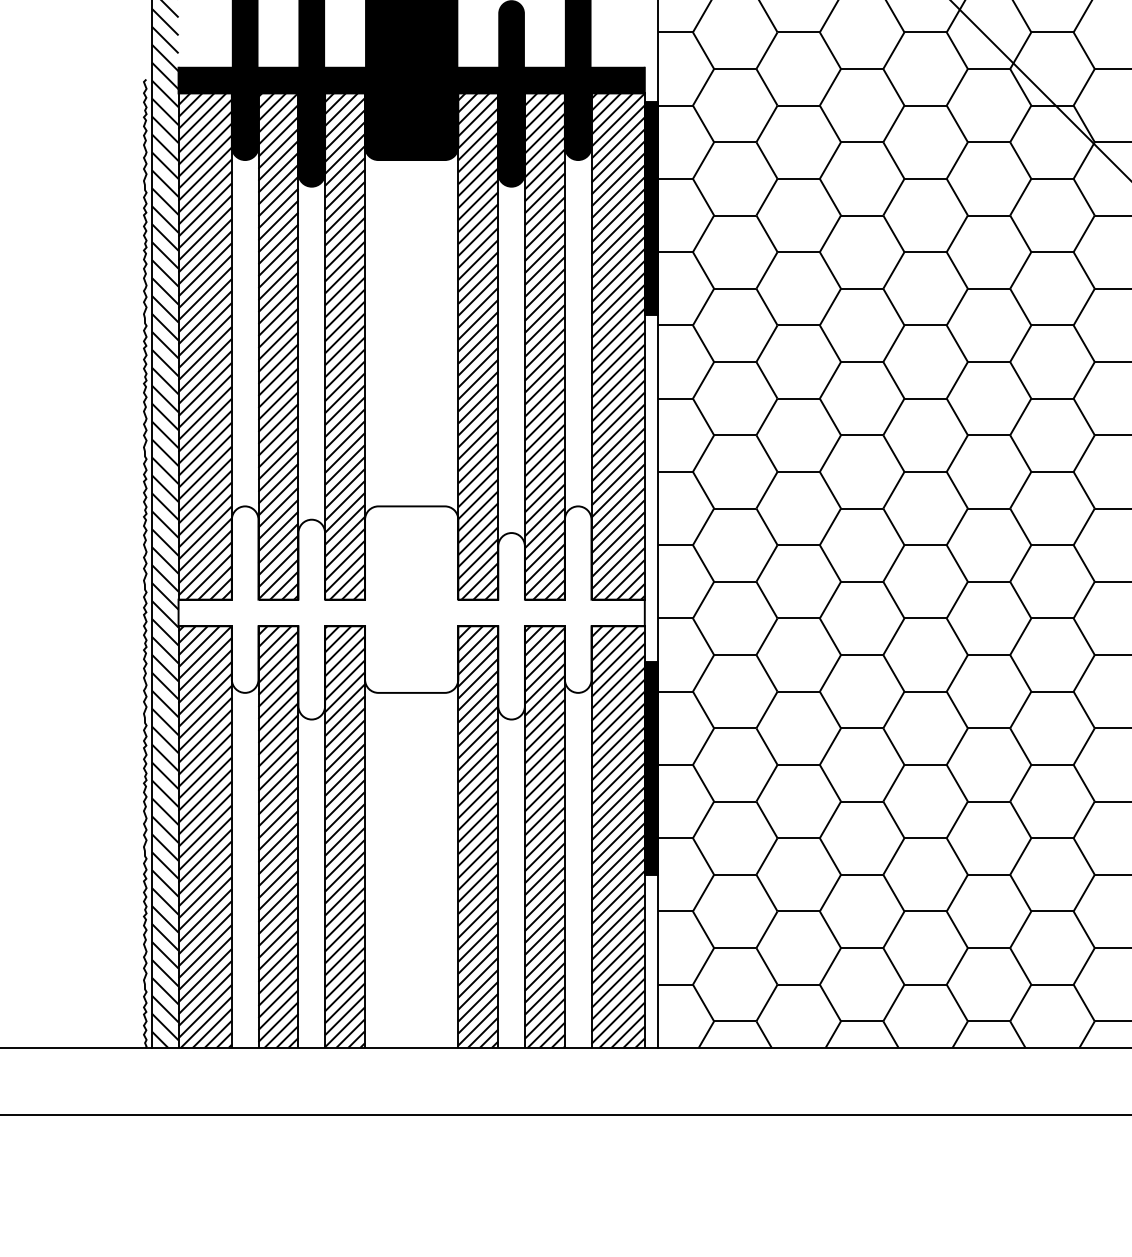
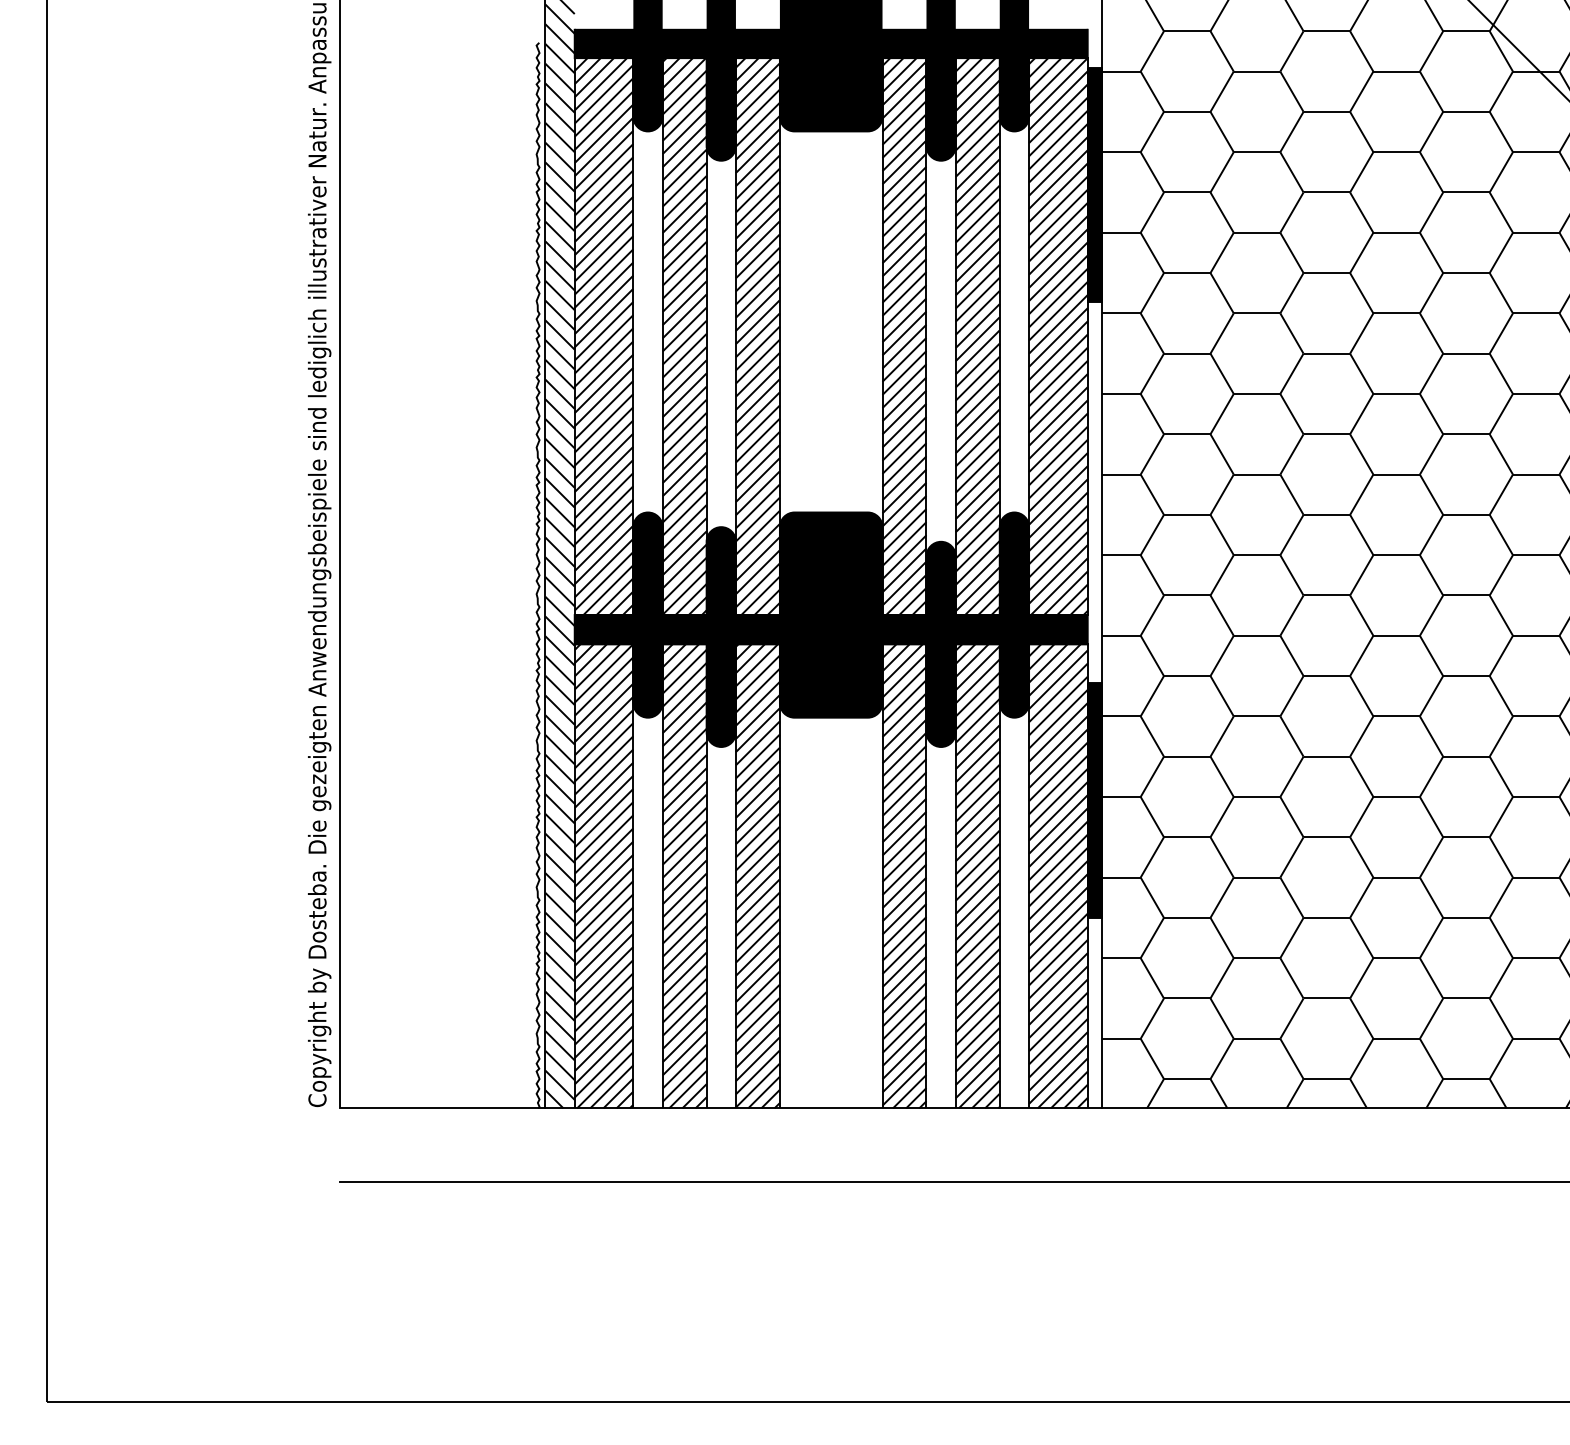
fill: (411, 612) -> (830, 629), added

